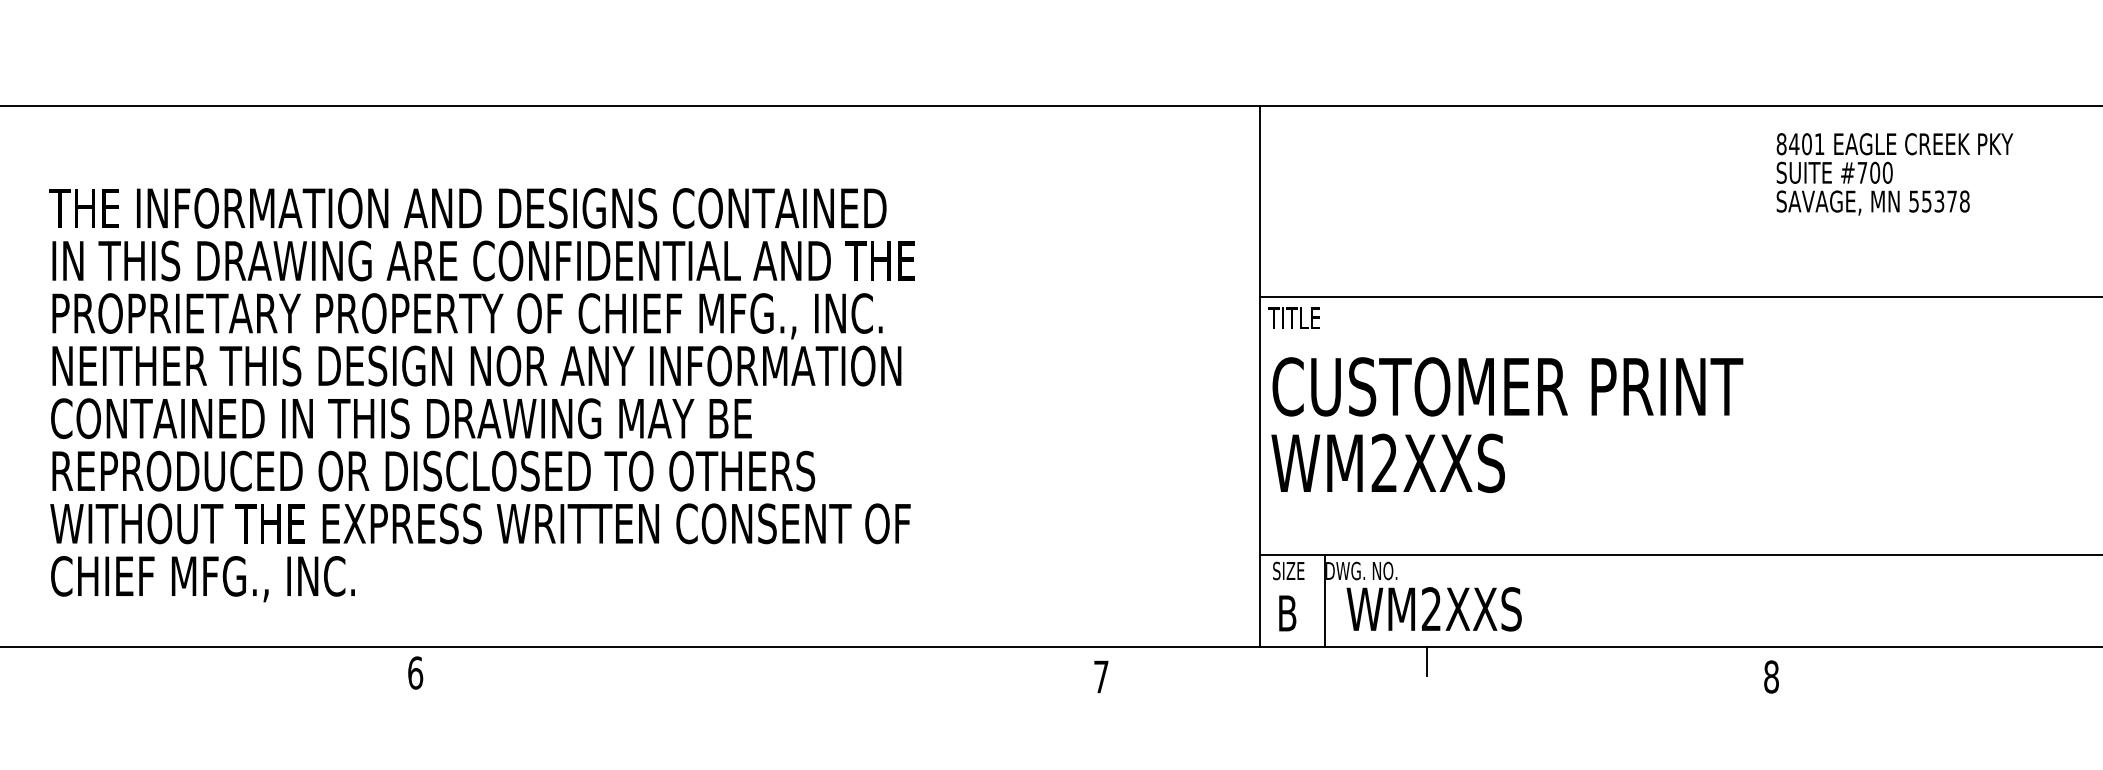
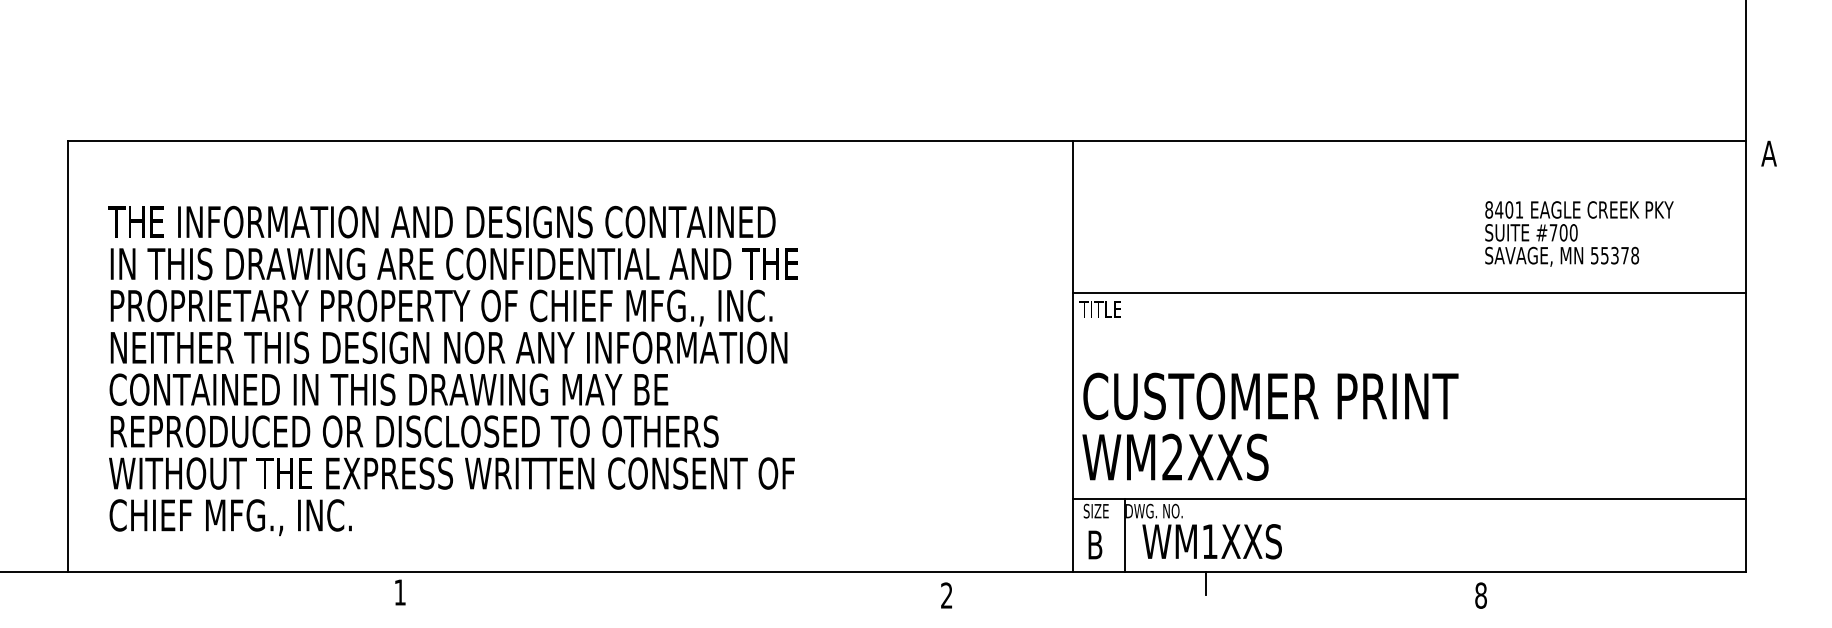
text: (1895, 173) -> (1579, 233), moved
text: (1507, 424) -> (1270, 426), moved
text: (1430, 609) -> (1209, 541), WM2XXS -> WM1XXS
text: (415, 673) -> (400, 592), 6 -> 1
text: (1100, 676) -> (946, 595), 7 -> 2

